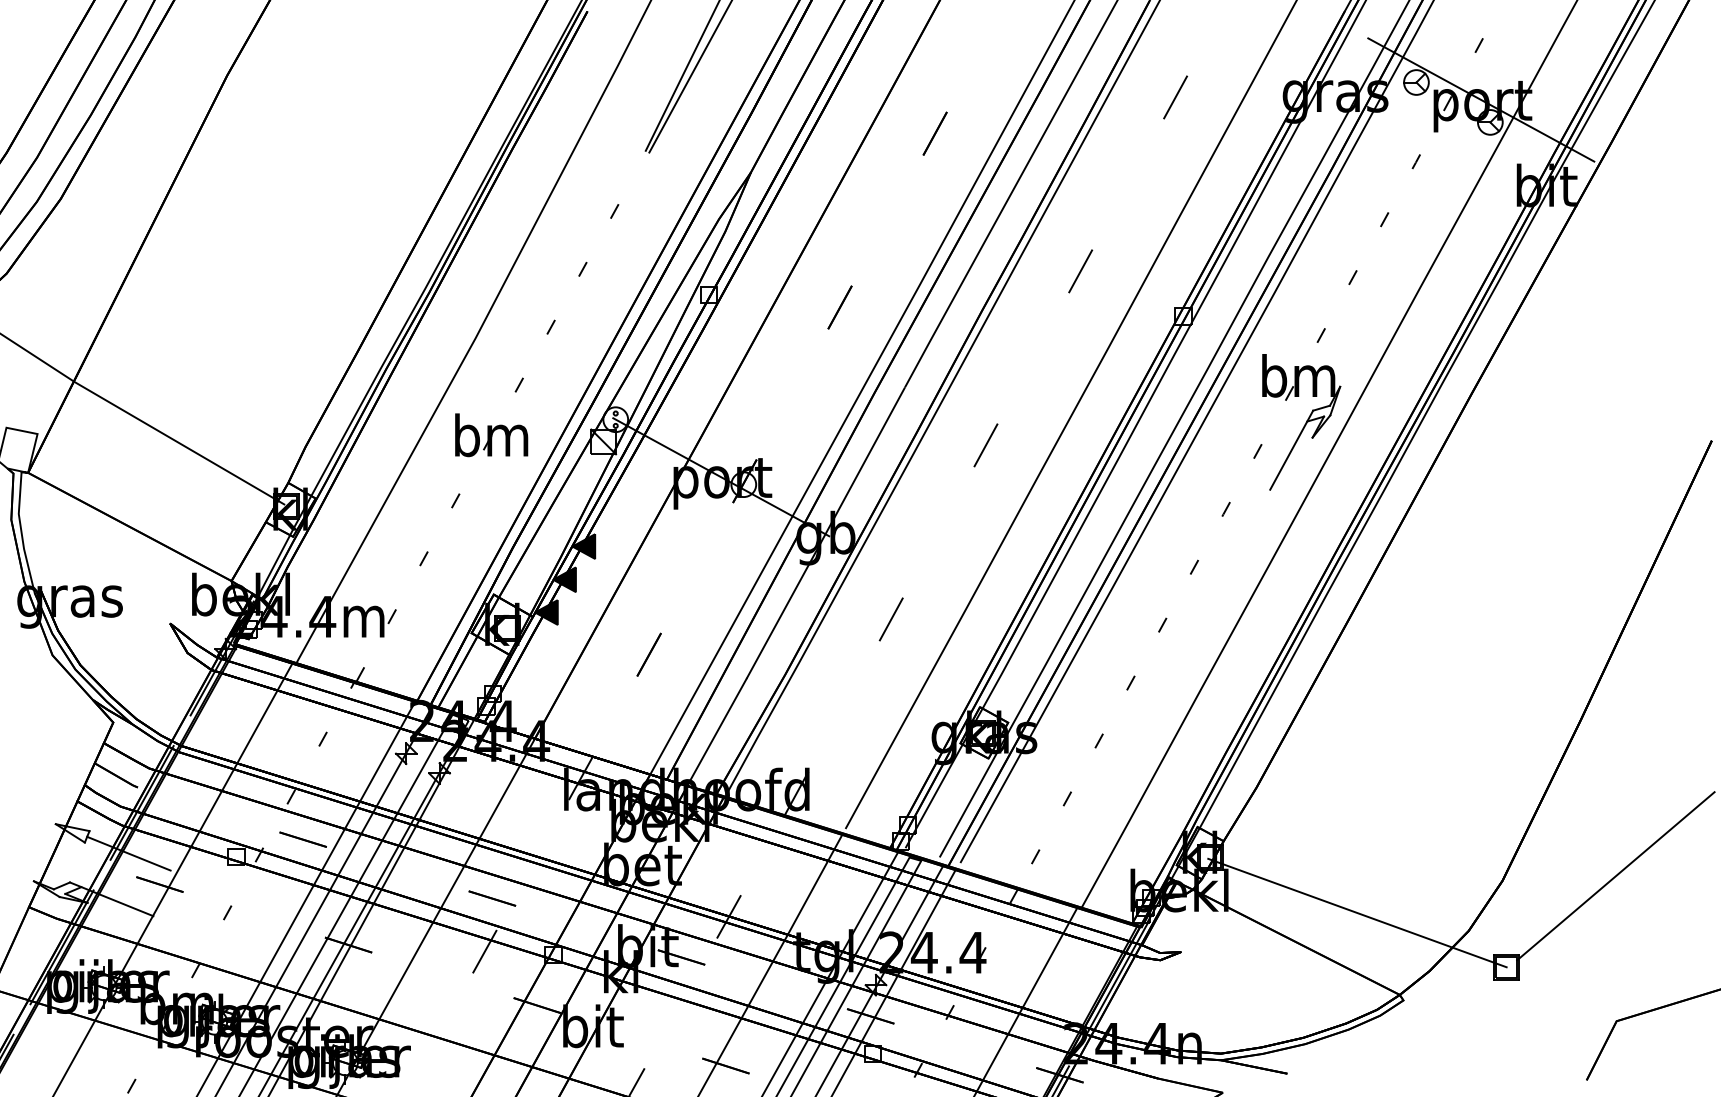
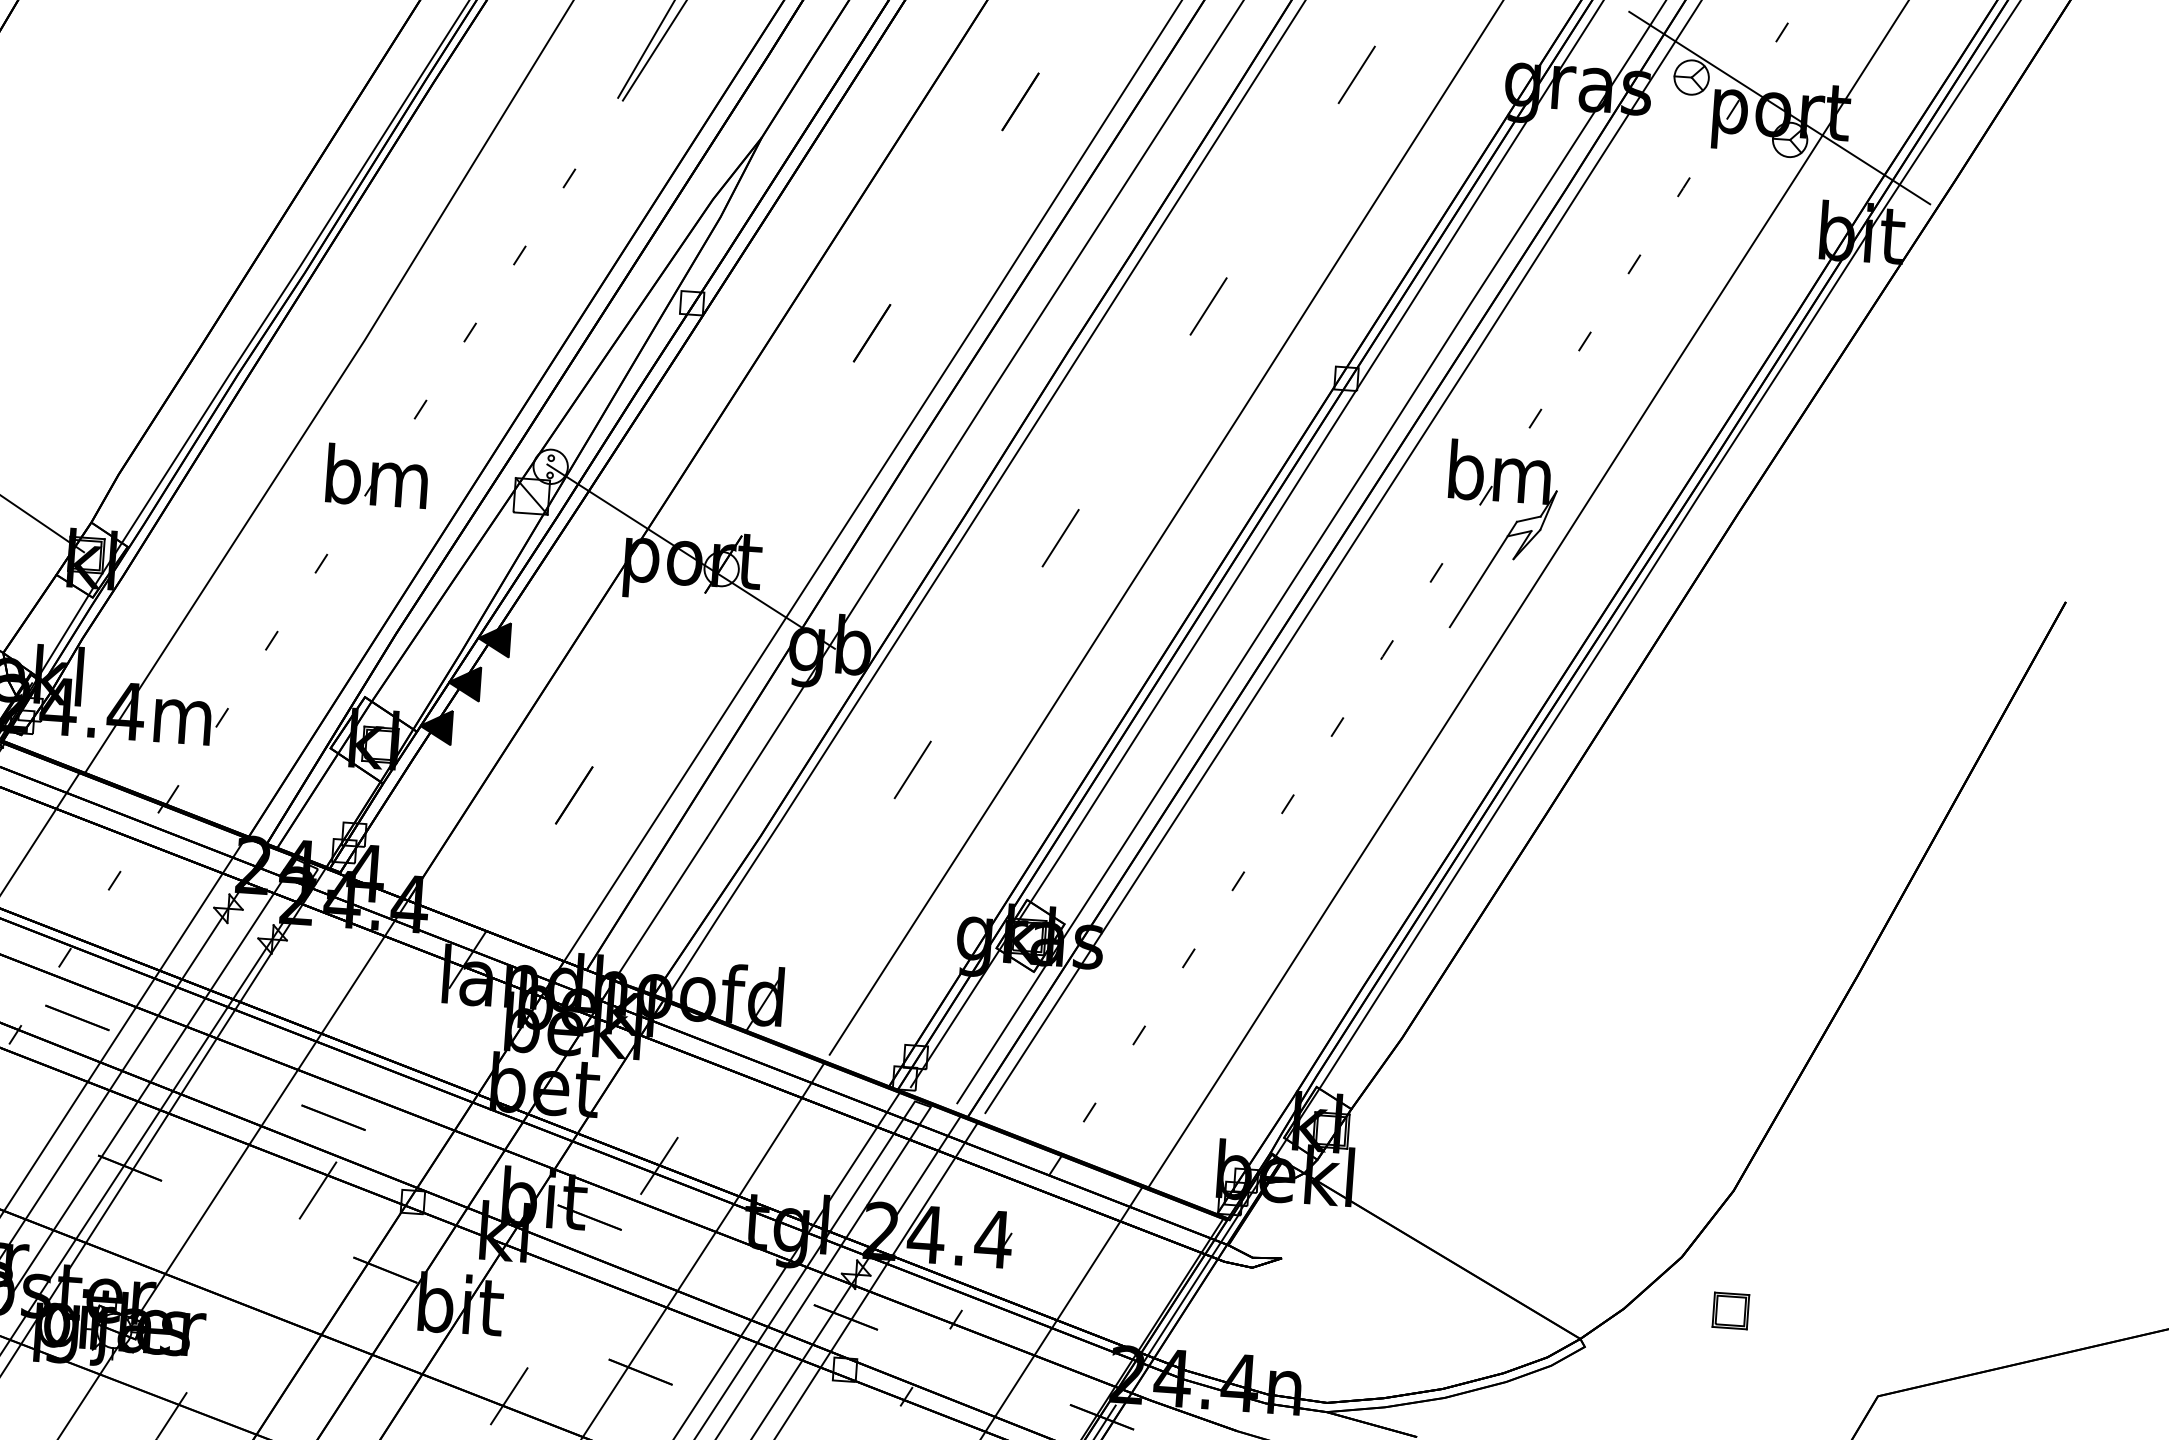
line: (1615, 876) -> (1890, 1195), removed
line: (1357, 912) -> (1529, 1220), removed

